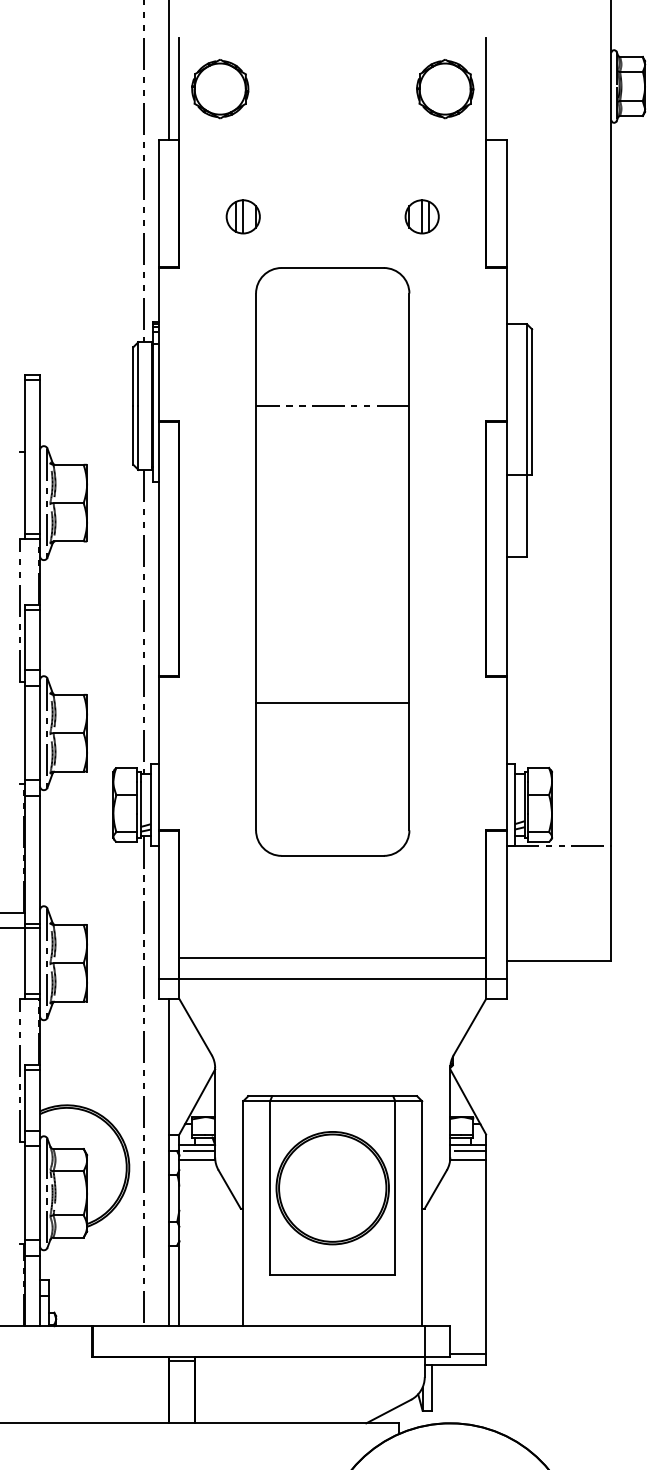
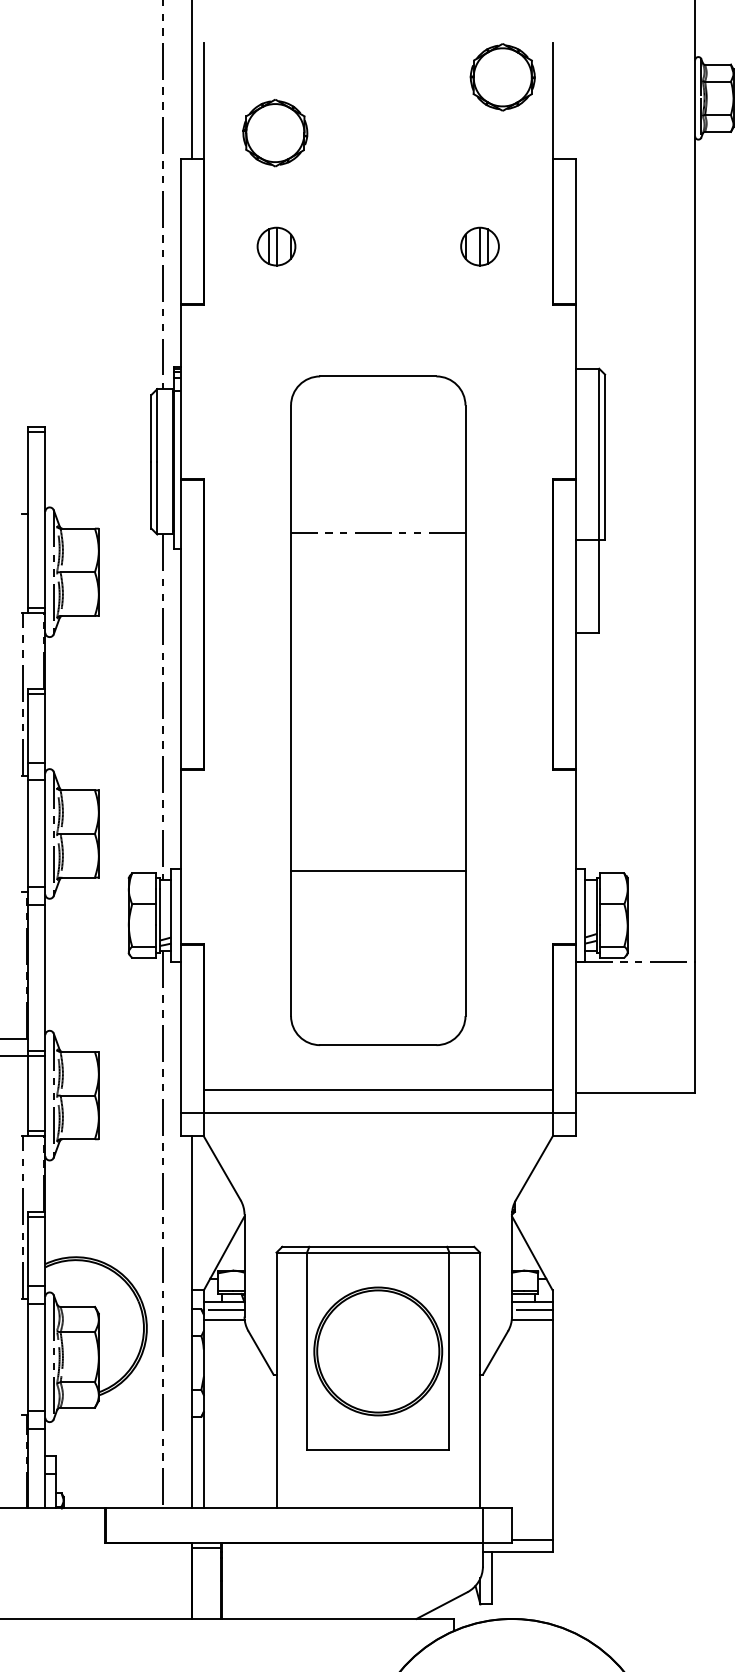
part: (220, 89) -> (275, 133), moved
part: (445, 89) -> (503, 77), moved
part: (332, 561) -> (378, 710), moved

